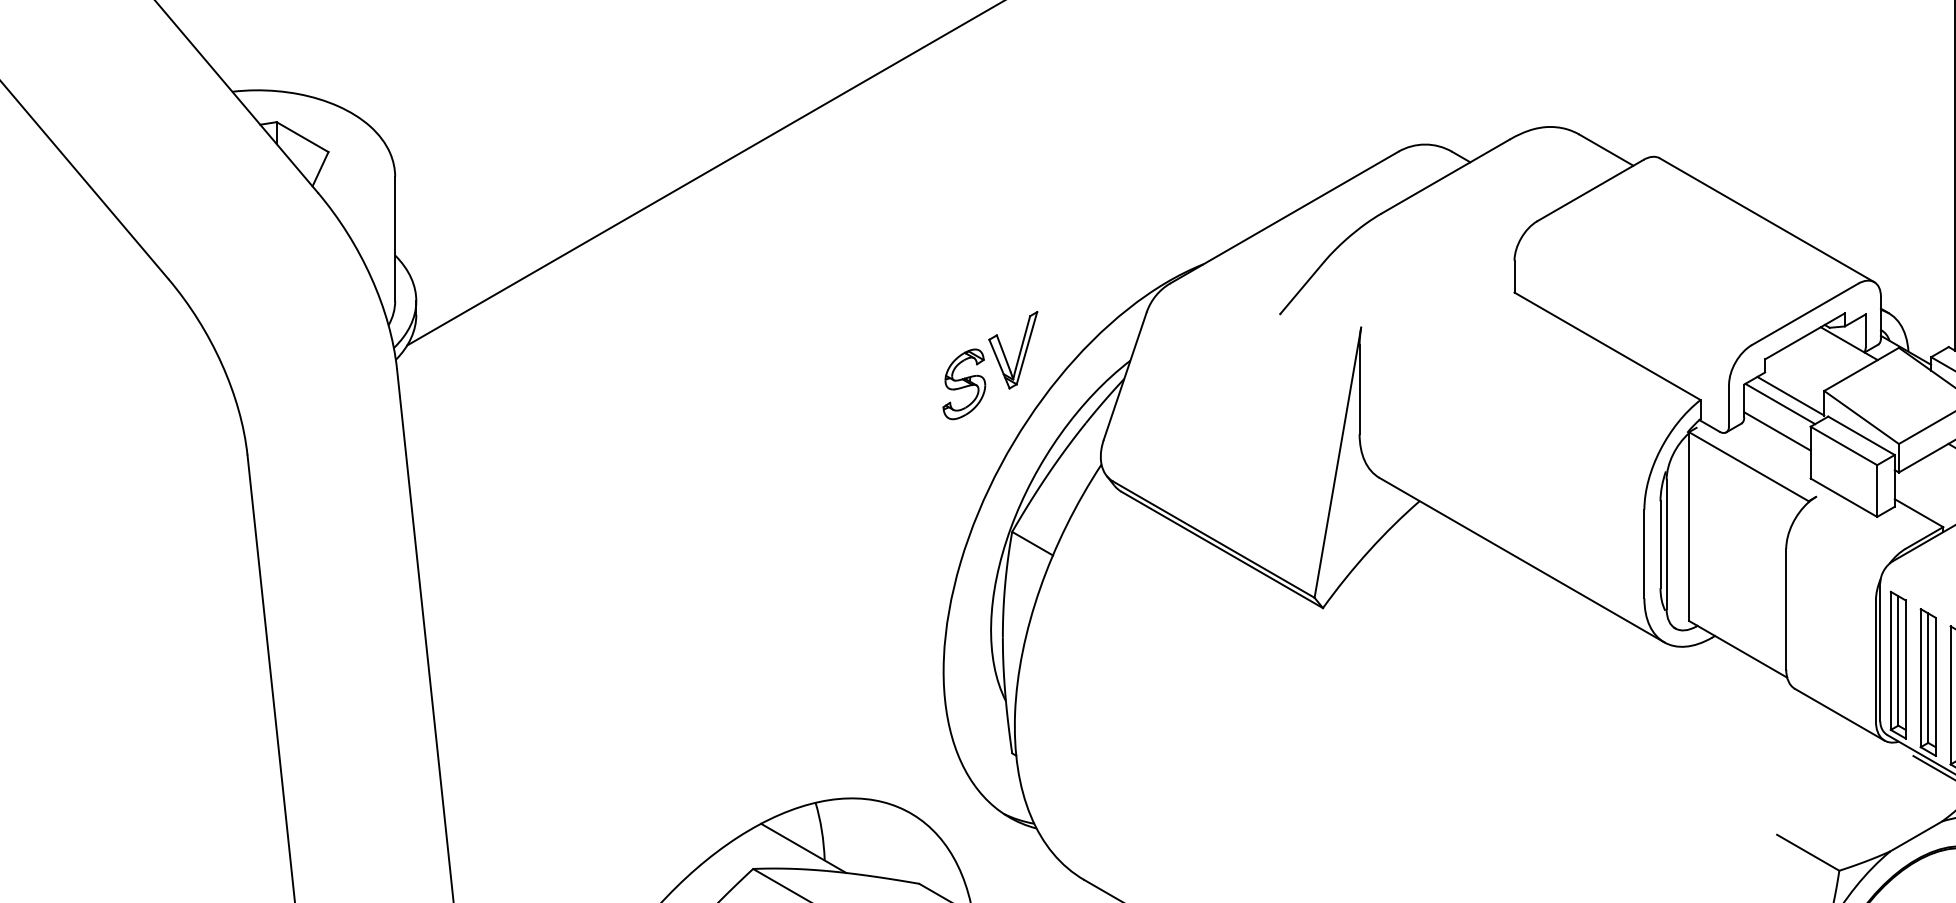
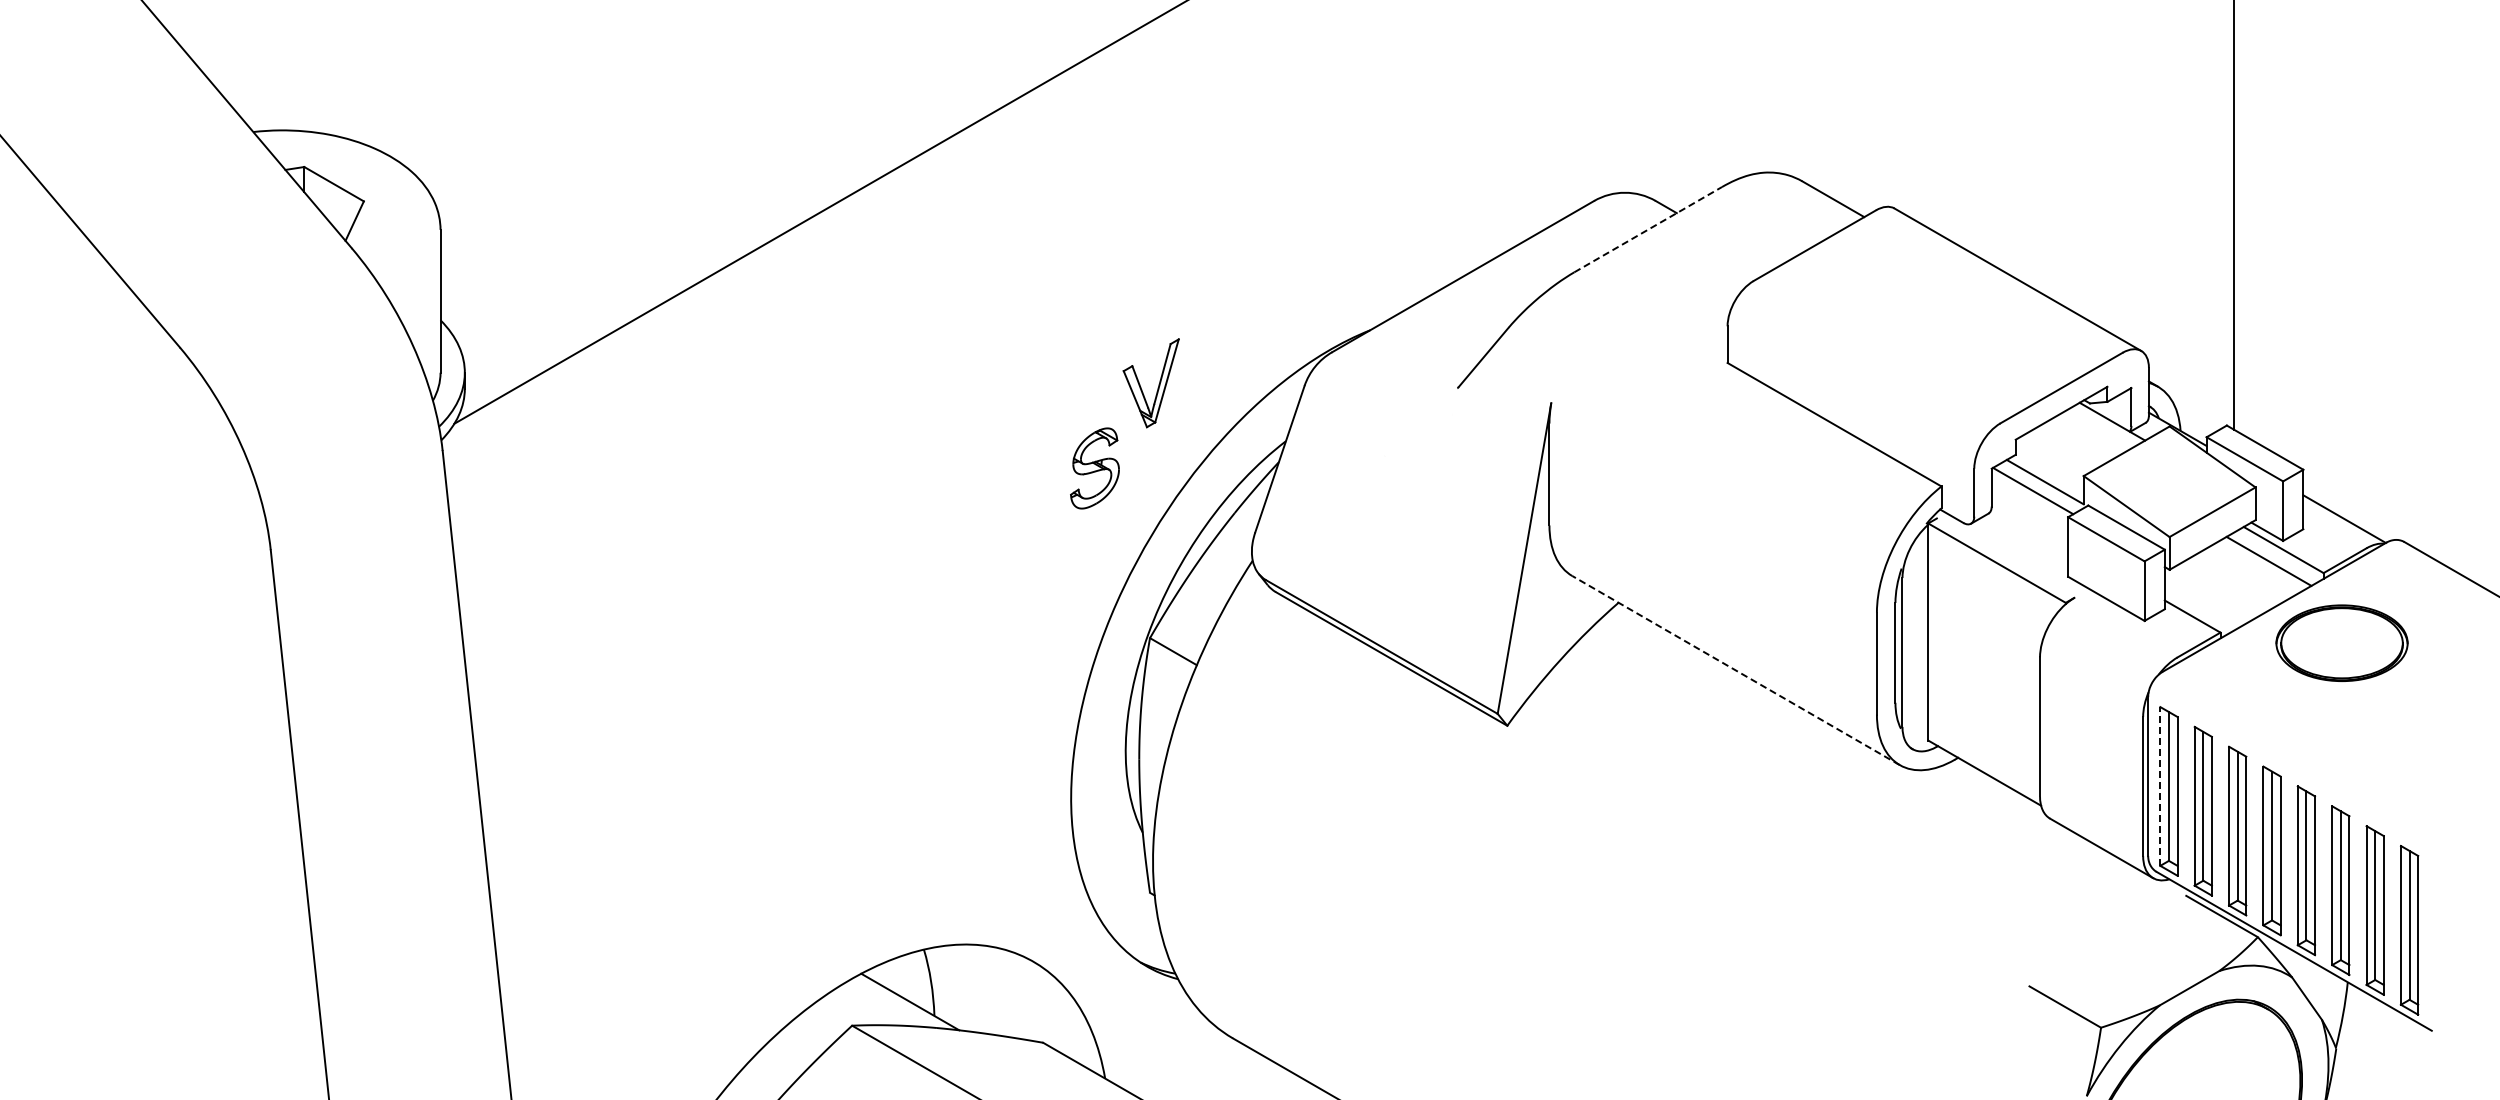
line: (1445, 176) -> (1648, 229), solid -> dashed
part: (1019, 351) -> (1158, 384), moved
line: (1777, 431) -> (2029, 522), removed
line: (1521, 560) -> (1735, 670), solid -> dashed
line: (1891, 660) -> (2160, 785), solid -> dashed

